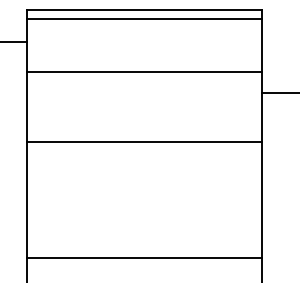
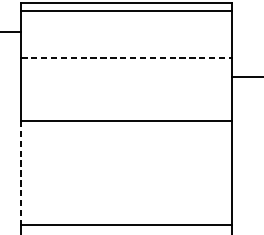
line: (144, 71) -> (126, 57), solid -> dashed
line: (26, 200) -> (20, 173), solid -> dashed

